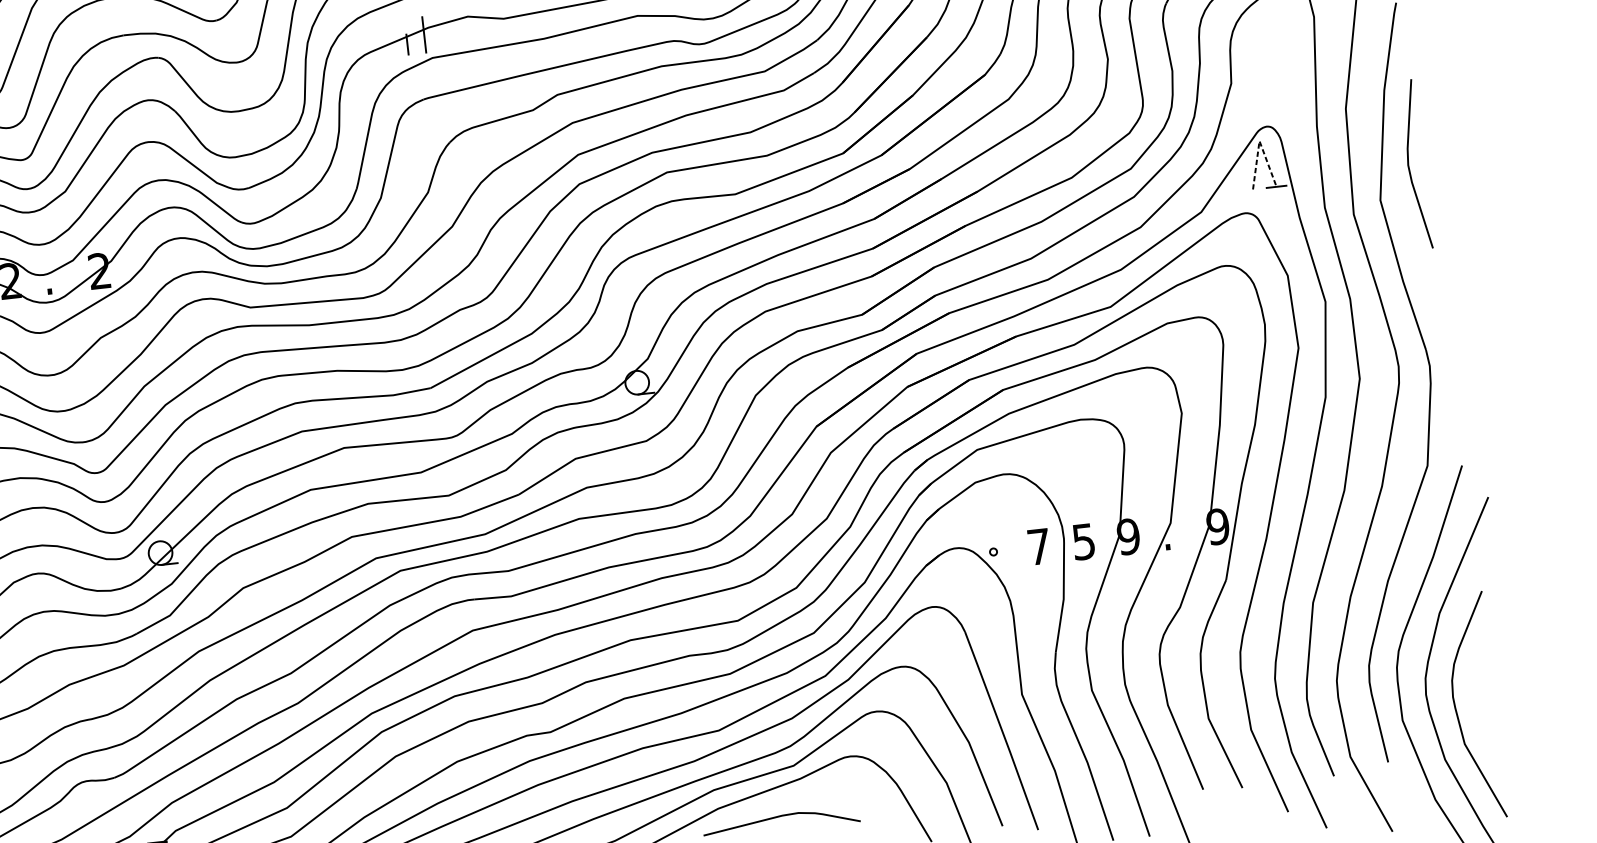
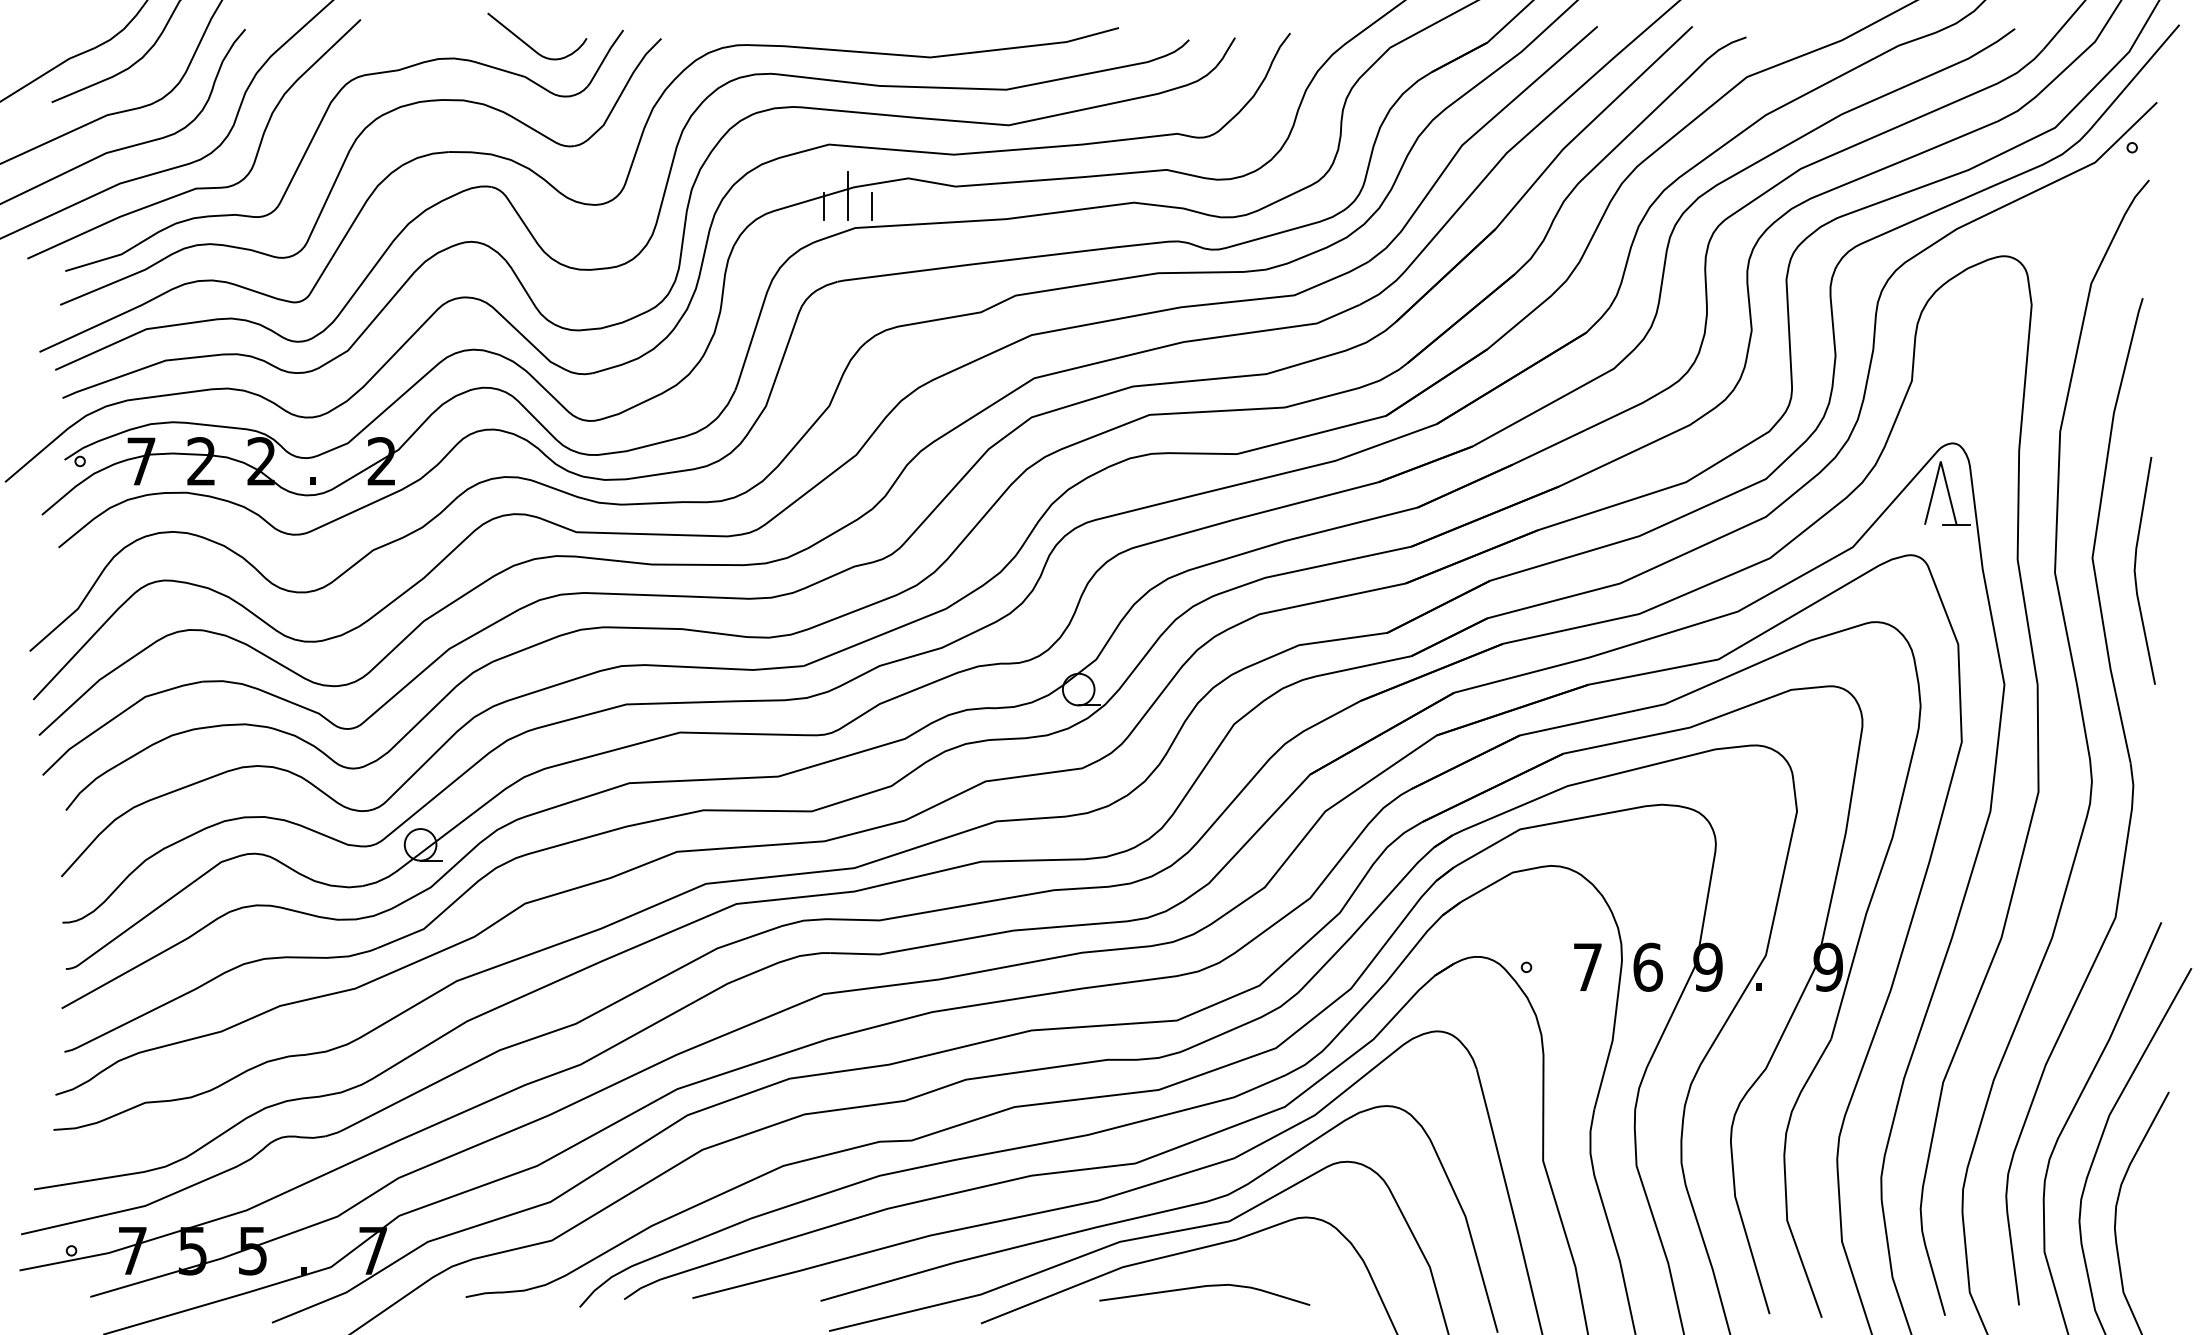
line: (442, 40) -> (871, 206), added
line: (1259, 141) -> (1940, 461), dashed -> solid
line: (1408, 165) -> (2135, 570), moved
text: (1083, 541) -> (1647, 966), 5 -> 6

